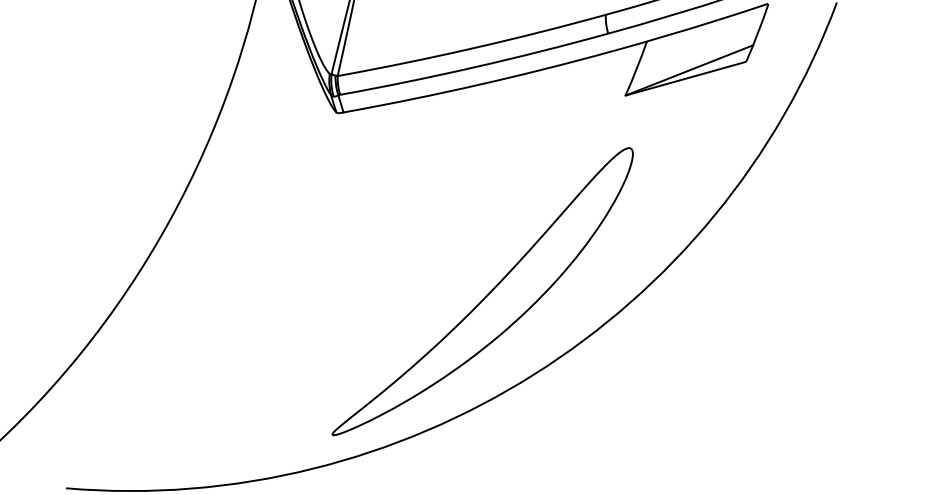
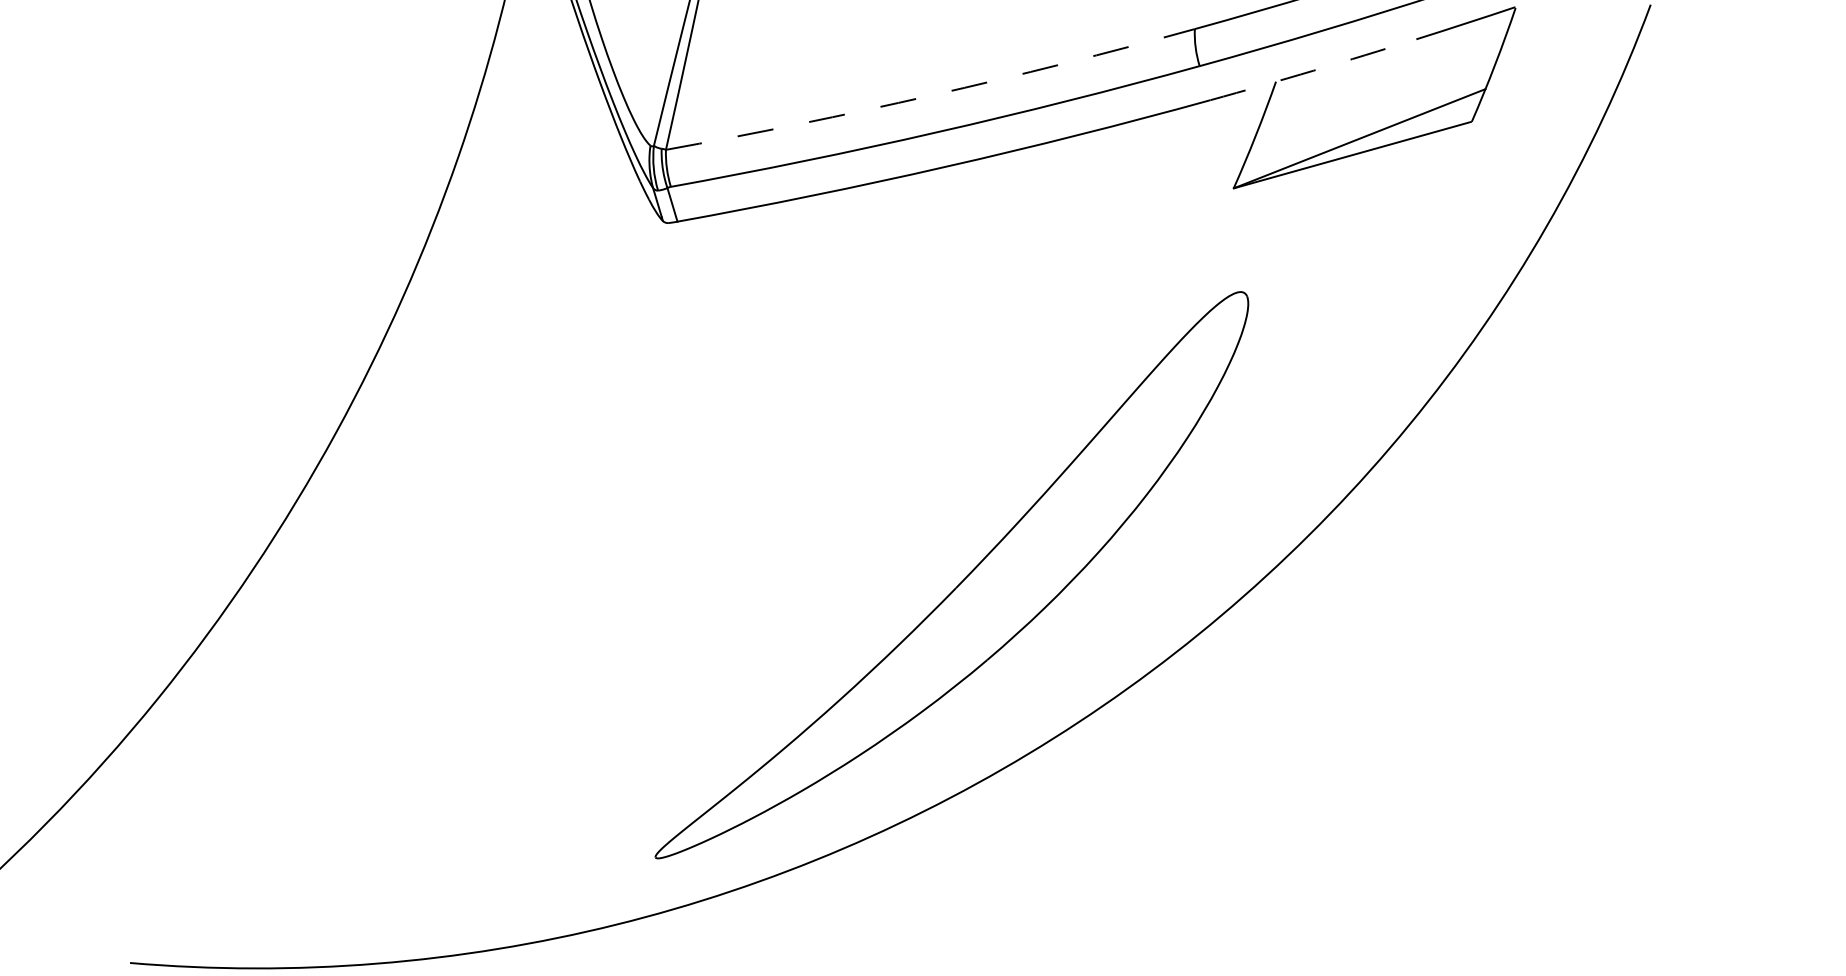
arc: (666, 35) -> (1314, 69), solid -> dashed
arc: (472, 48) -> (931, 95), solid -> dashed

